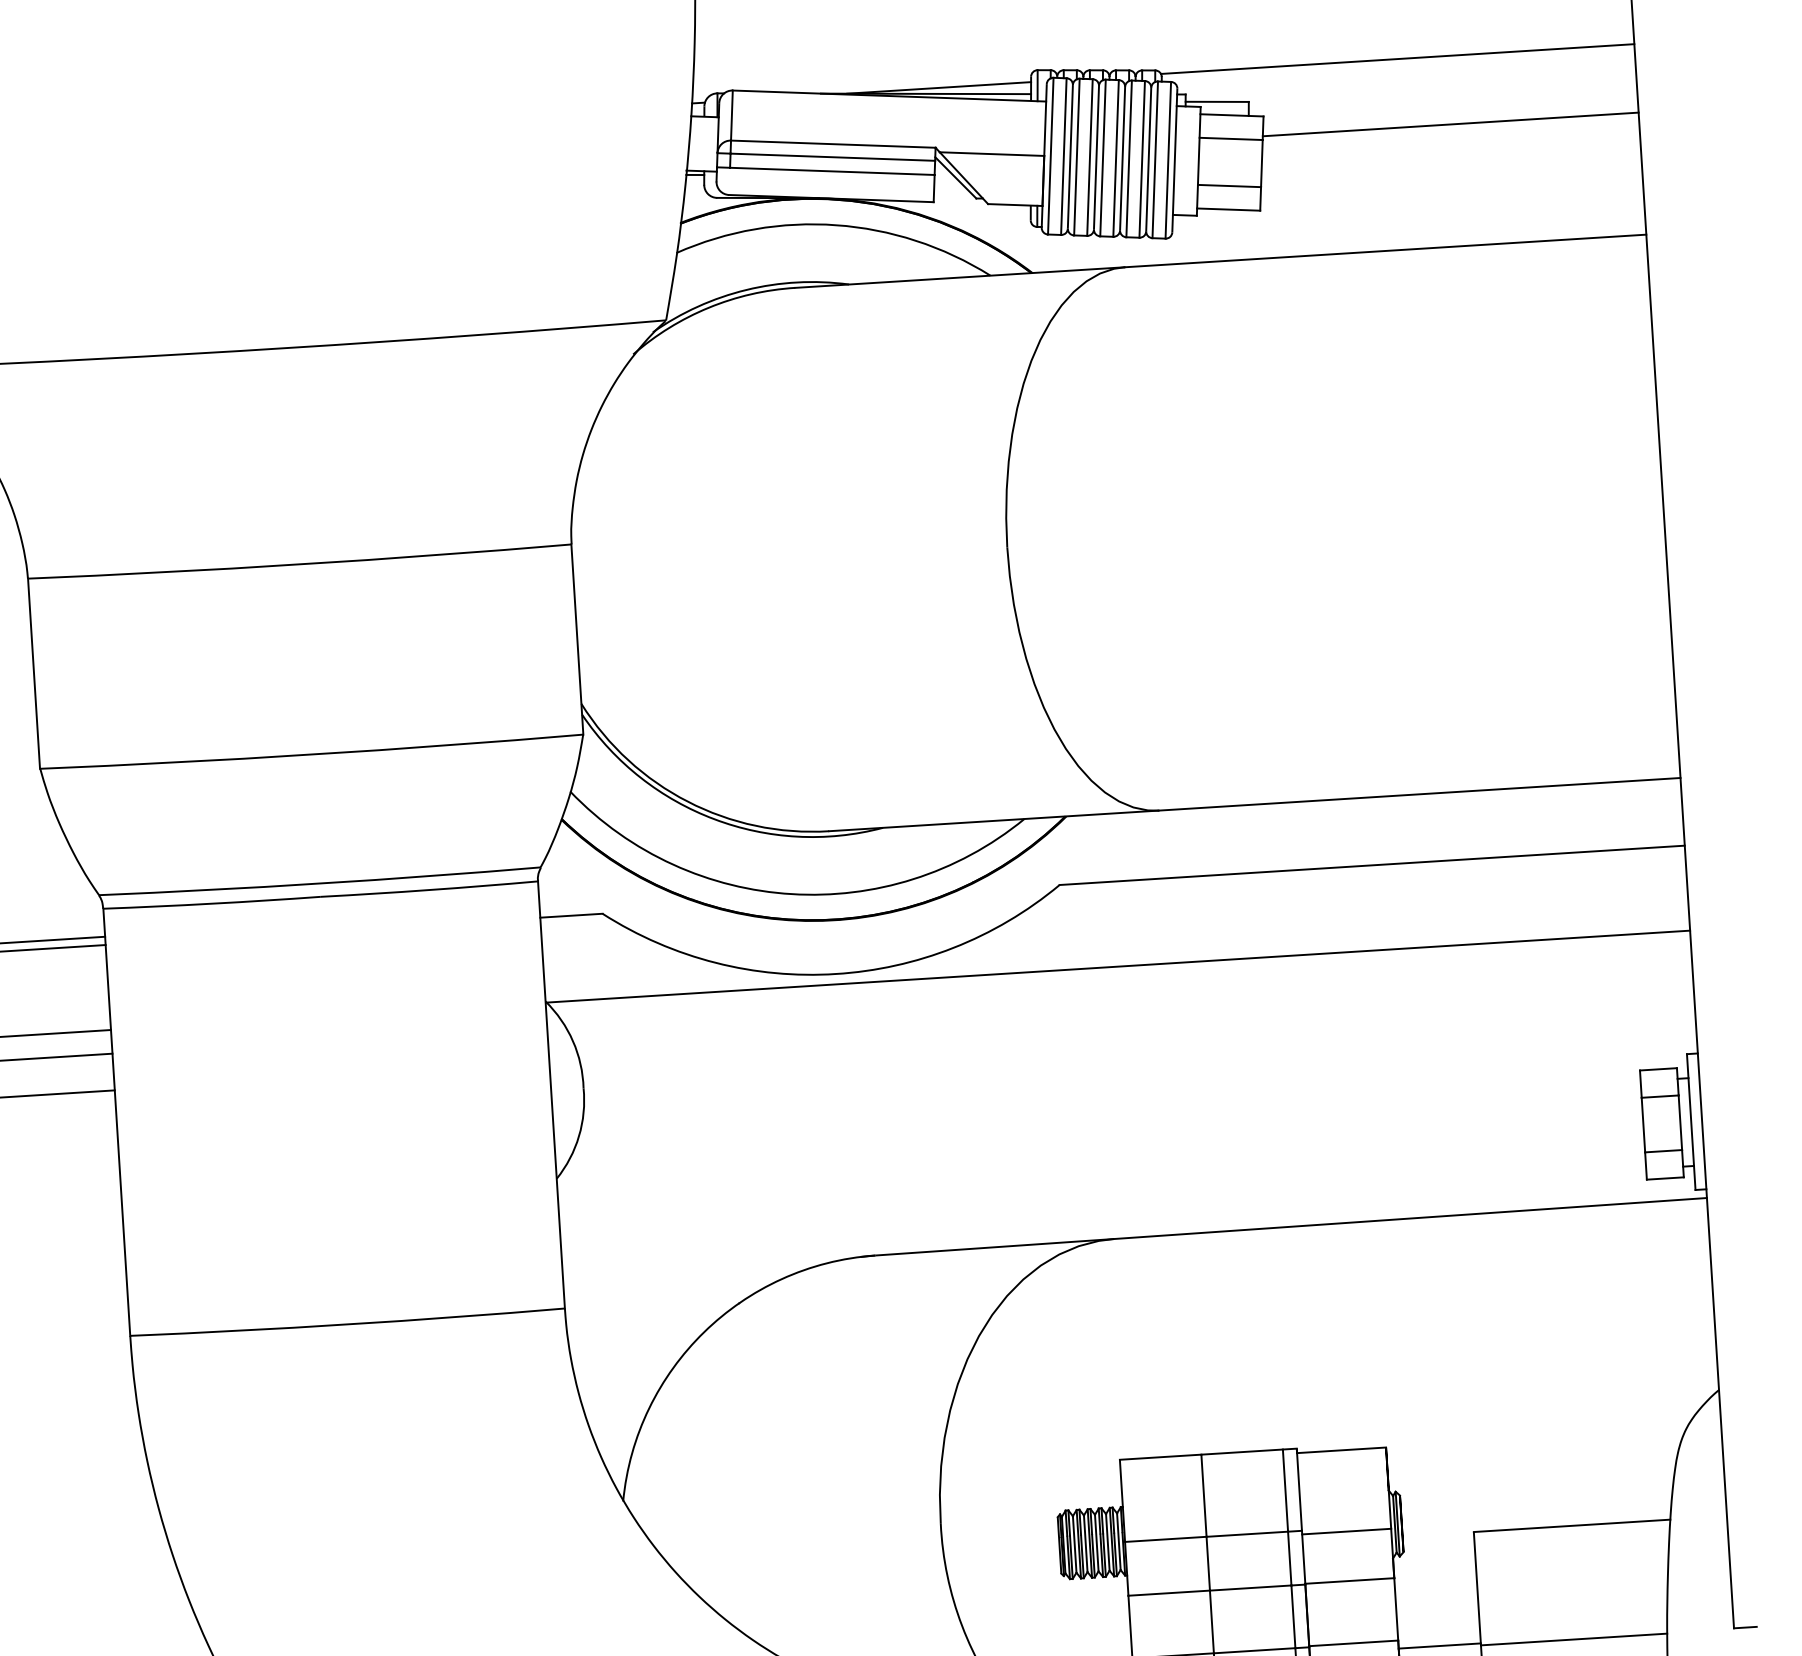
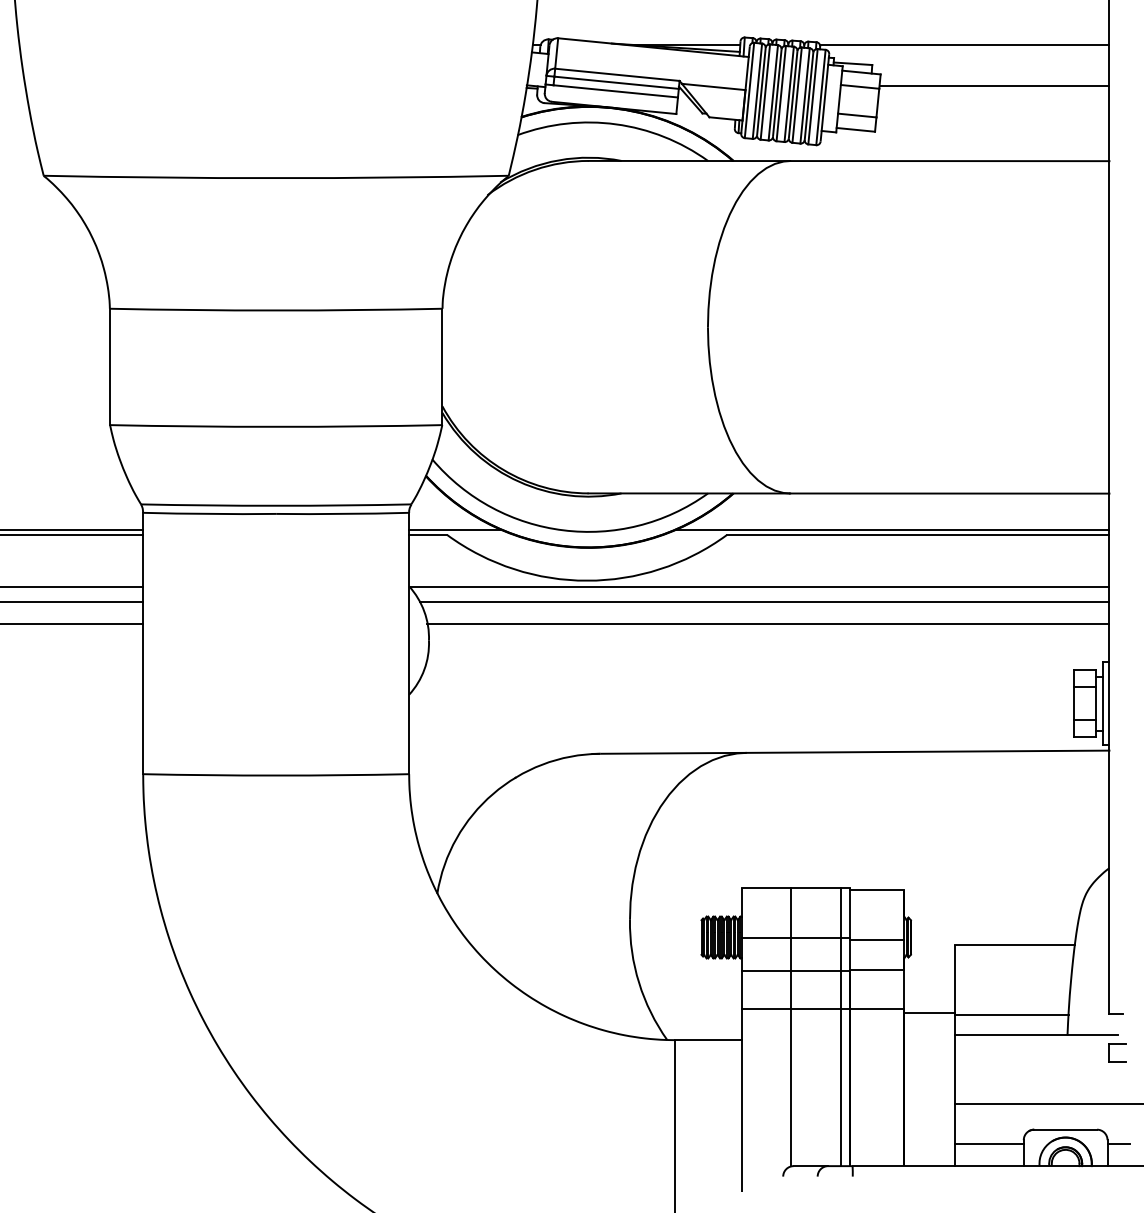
line: (1329, 858) -> (892, 529), added
line: (615, 903) -> (455, 529), added
line: (1127, 989) -> (764, 601), added
line: (1136, 1025) -> (768, 623), added

